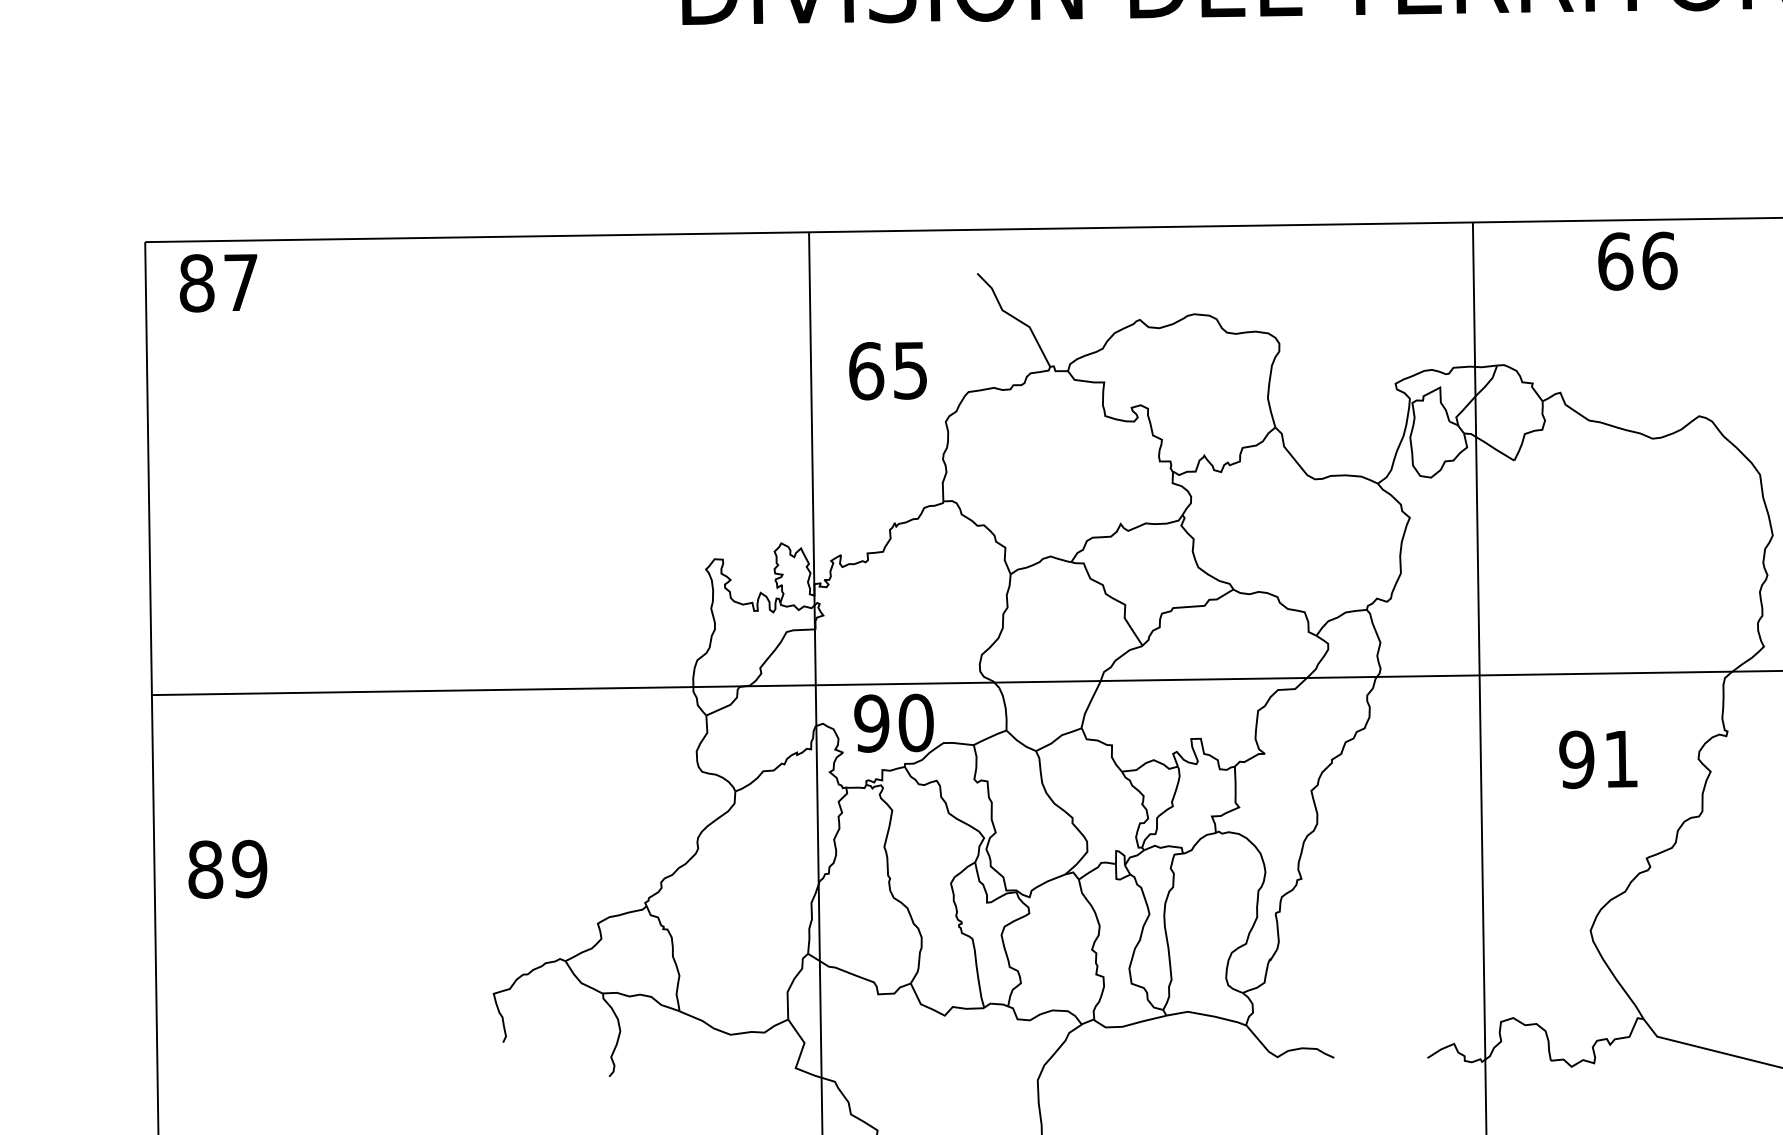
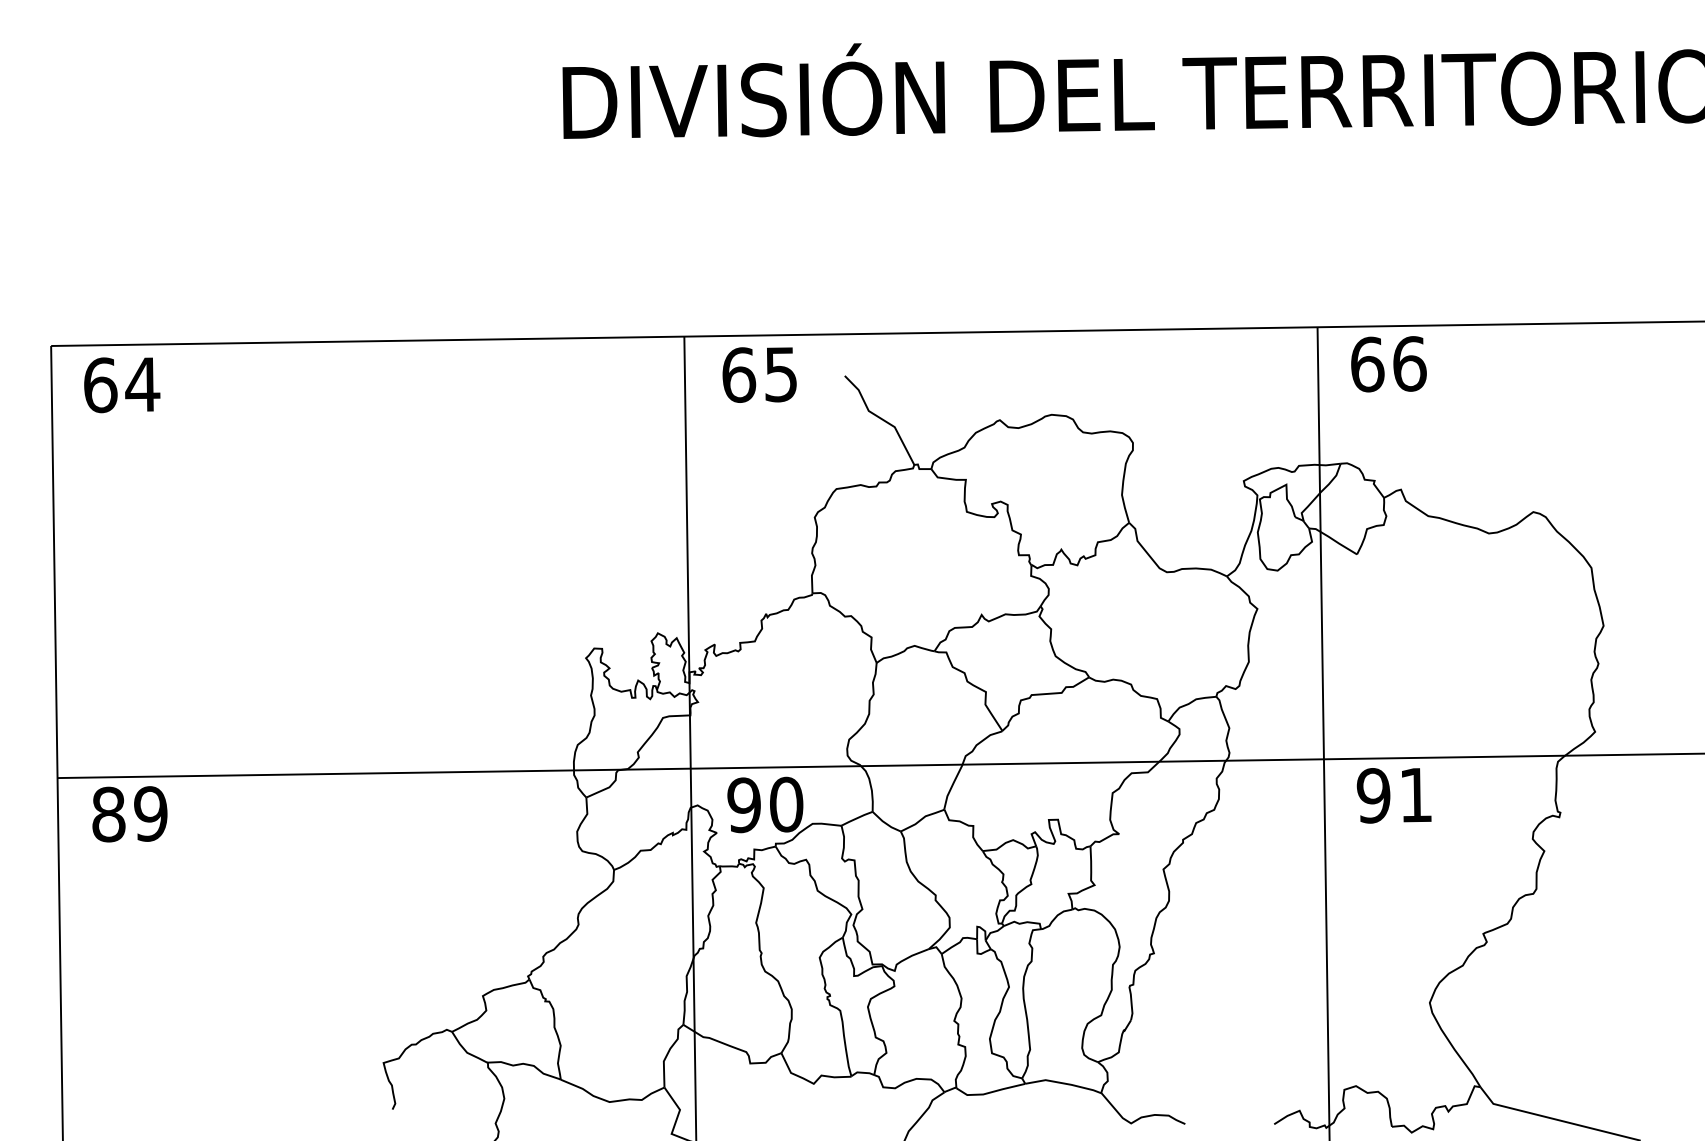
text: (1637, 261) -> (1388, 364), moved
text: (220, 283) -> (122, 385), 87 -> 64
text: (887, 370) -> (759, 374), moved
text: (1597, 759) -> (1393, 795), moved
text: (227, 869) -> (129, 814), moved

